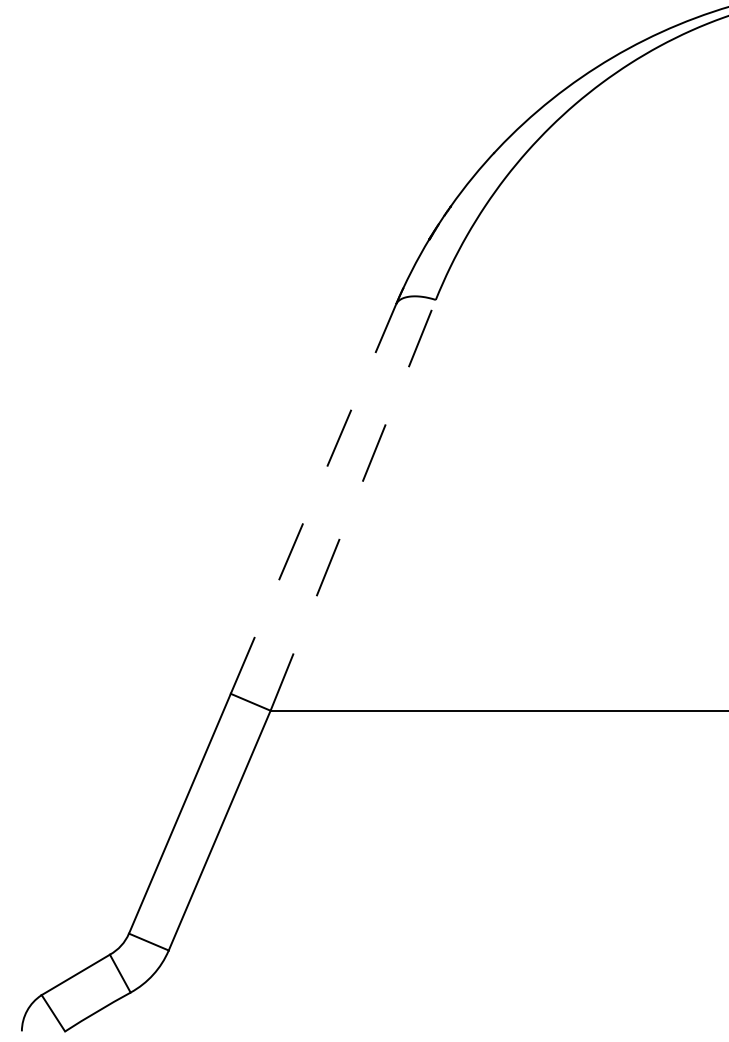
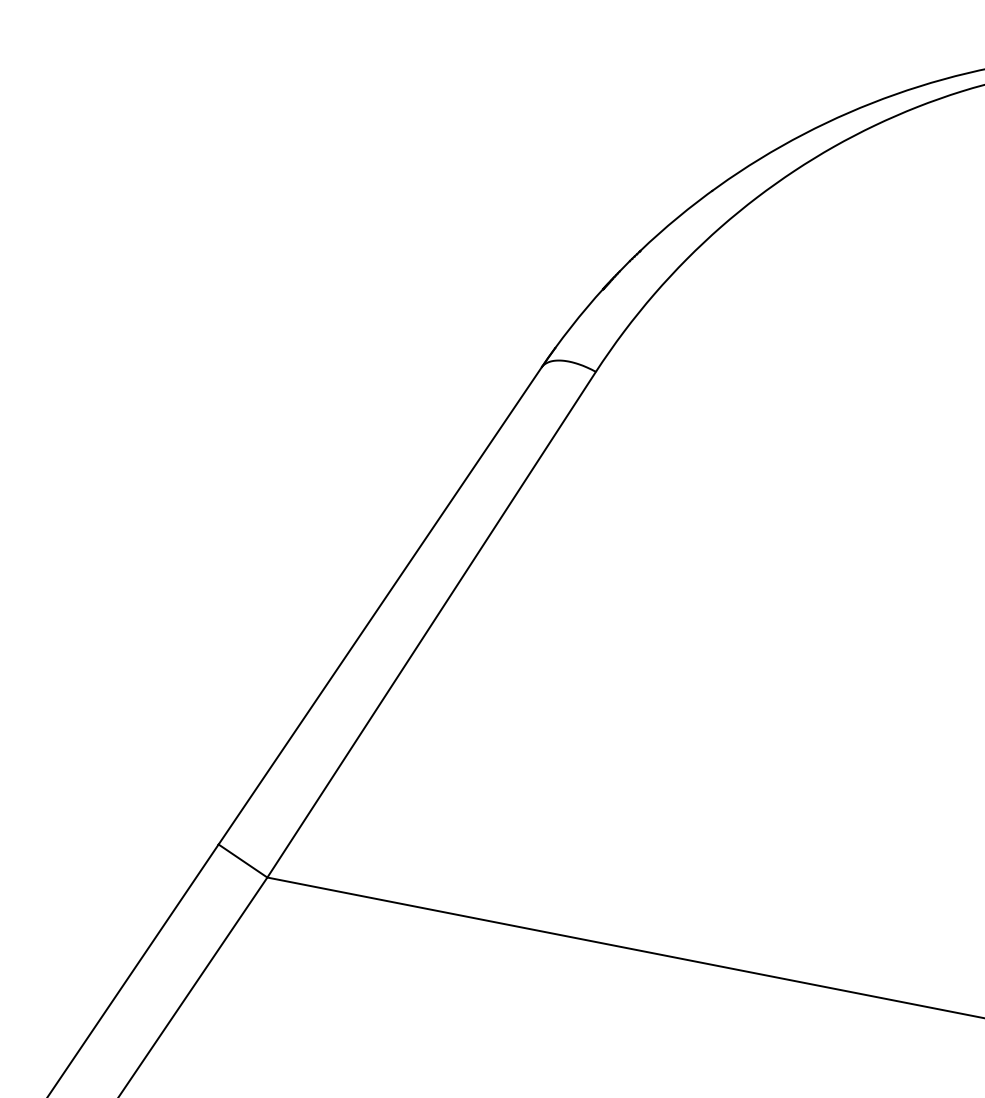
line: (313, 498) -> (380, 605), dashed -> solid
line: (353, 504) -> (432, 623), dashed -> solid

